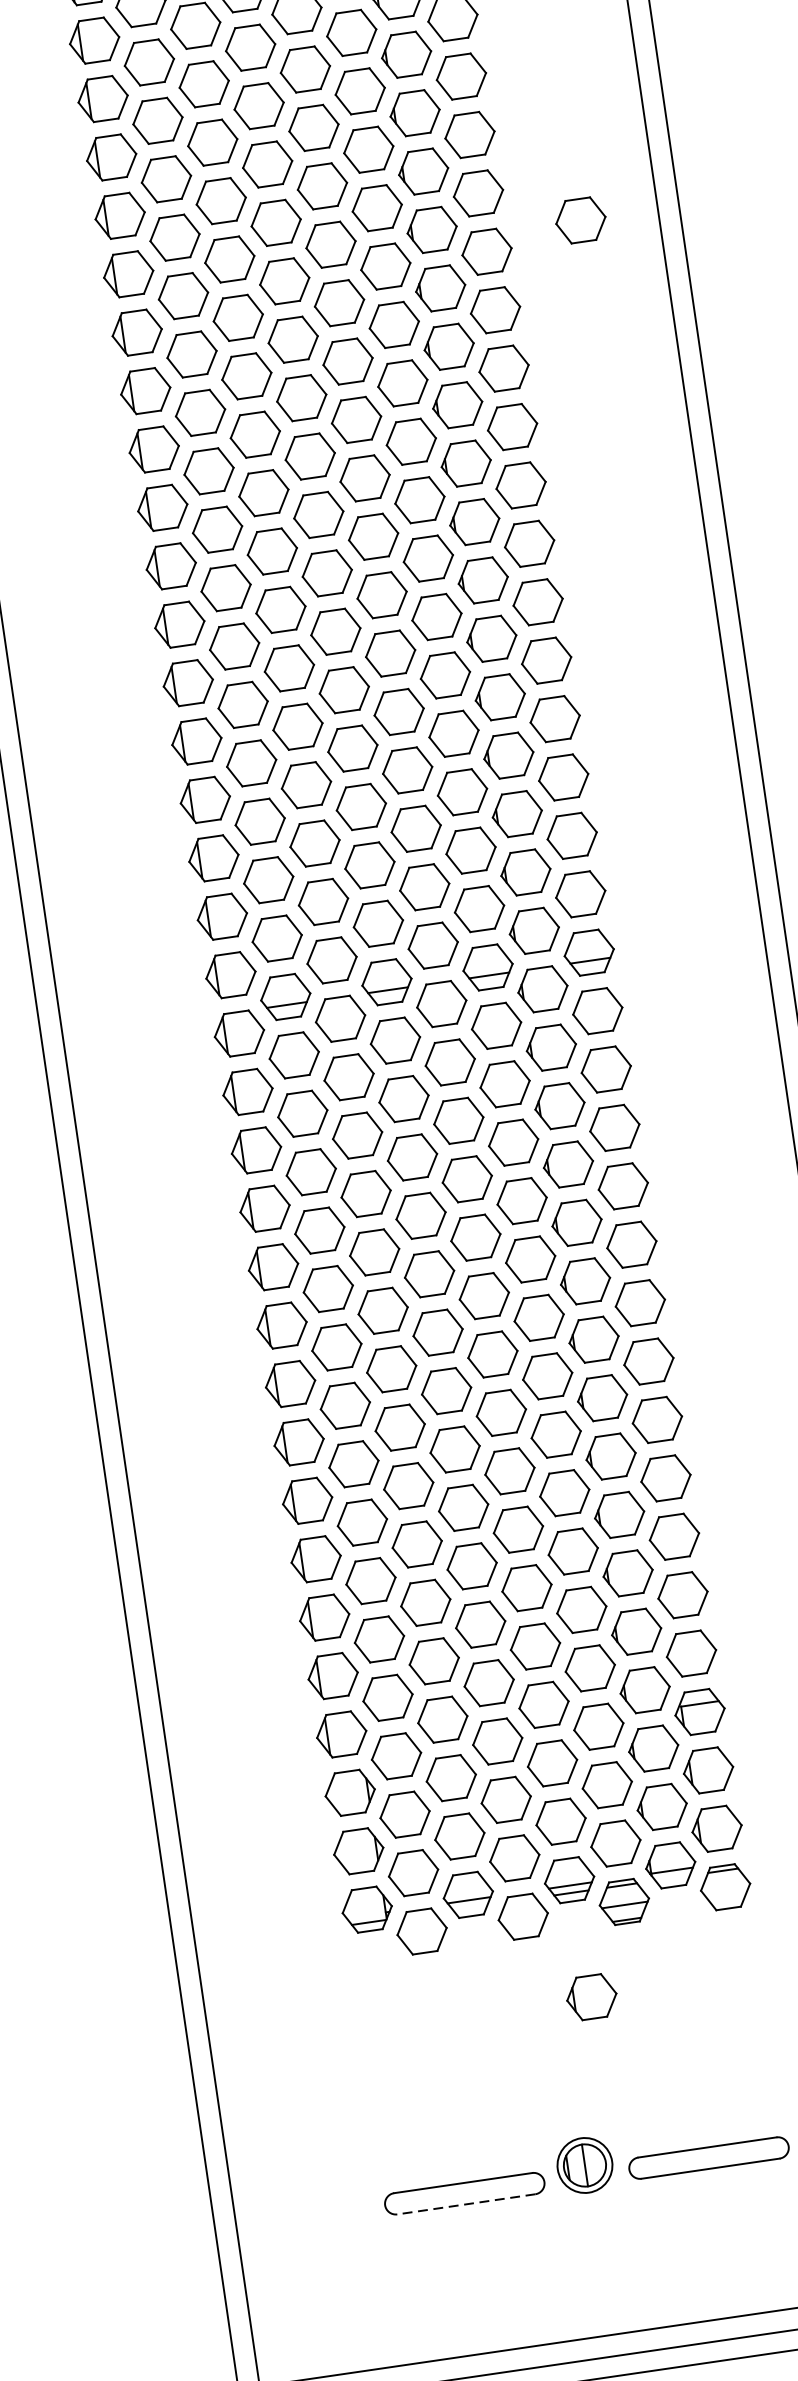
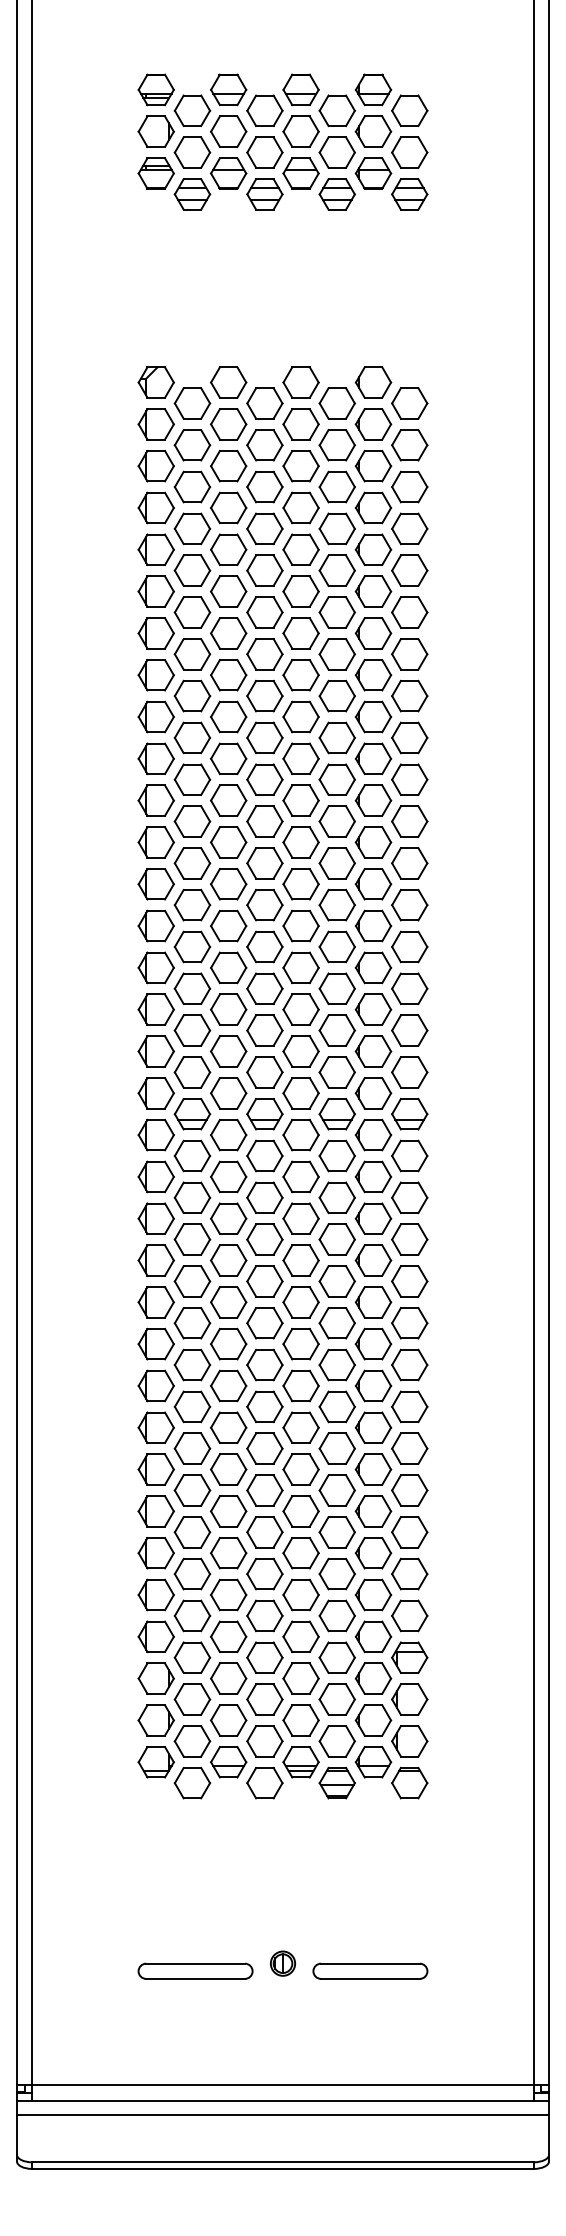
part: (580, 219) -> (478, 599), removed
part: (591, 1997) -> (304, 1846), removed
part: (586, 2164) -> (283, 1963), size x0.62
line: (466, 2203) -> (195, 1978), dashed -> solid

